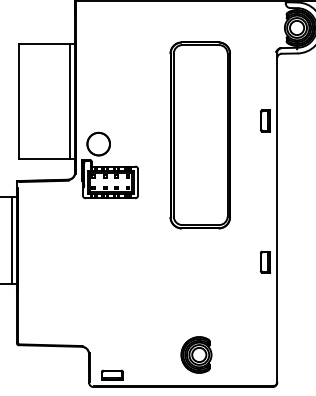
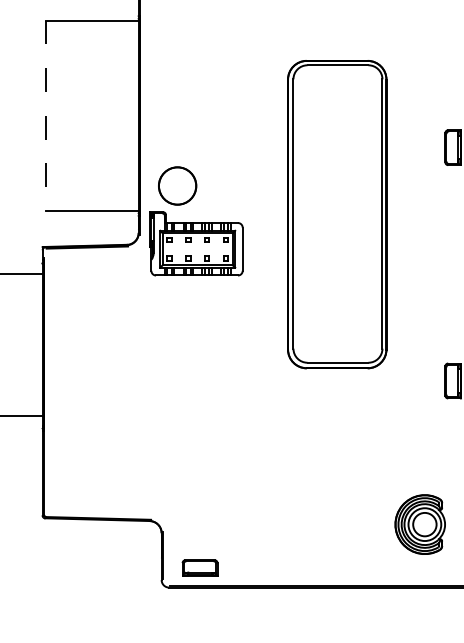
line: (19, 101) -> (46, 115), solid -> dashed
line: (70, 101) -> (130, 115), removed
part: (199, 135) -> (335, 214), moved
line: (12, 240) -> (35, 345), removed
part: (196, 354) -> (420, 523), moved

